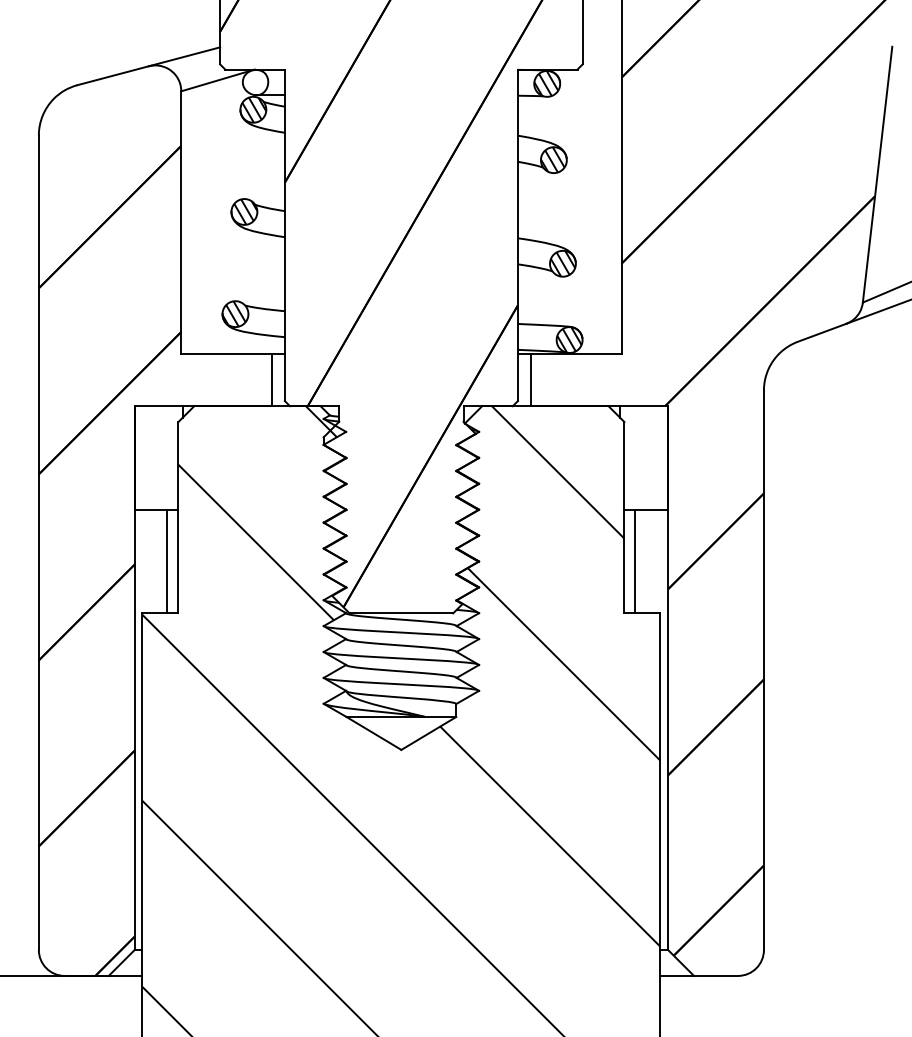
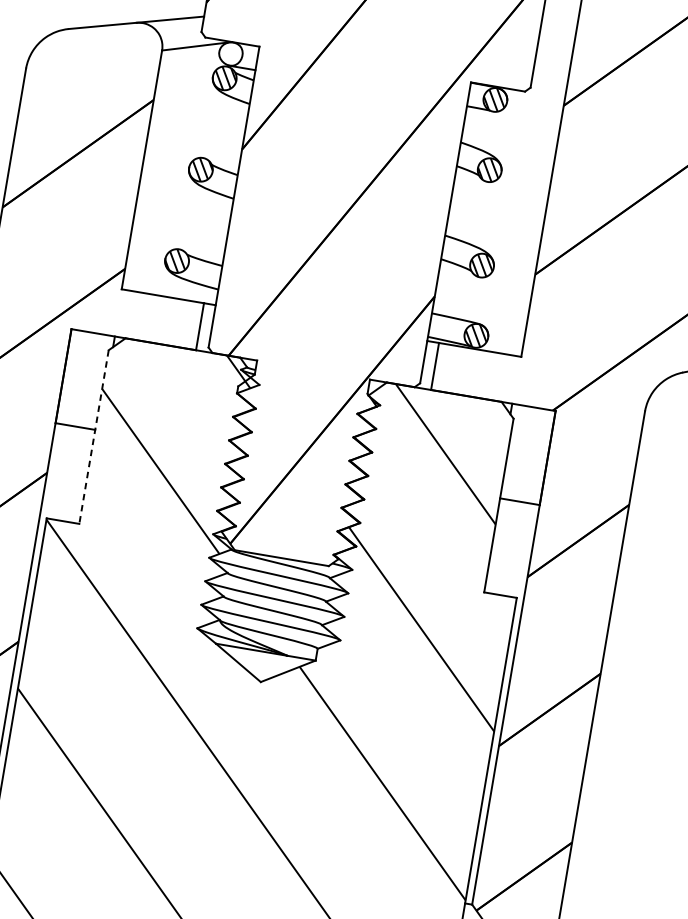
line: (178, 517) -> (94, 436), solid -> dashed
line: (167, 561) -> (77, 475), removed
line: (635, 561) -> (502, 546), removed

